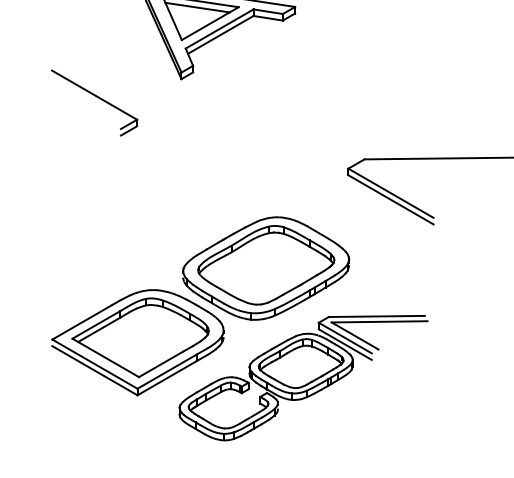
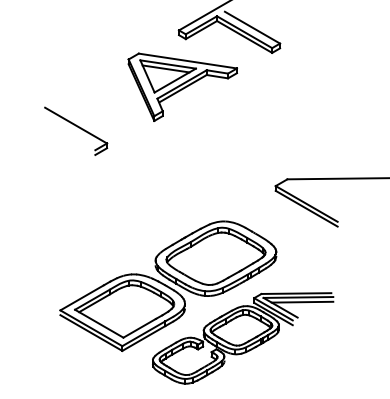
part: (95, 101) -> (76, 130), moved
line: (385, 327) -> (302, 301), added

